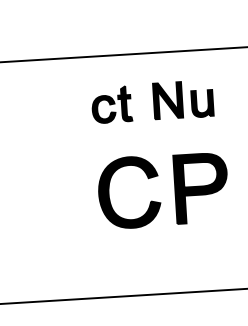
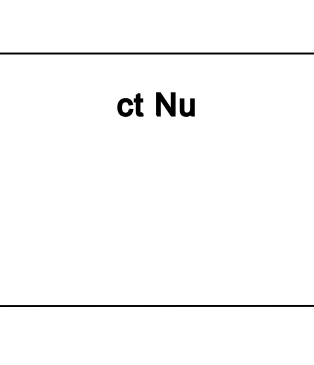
part: (152, 101) -> (155, 104), size x0.6
part: (174, 189) -> (173, 197), removed

